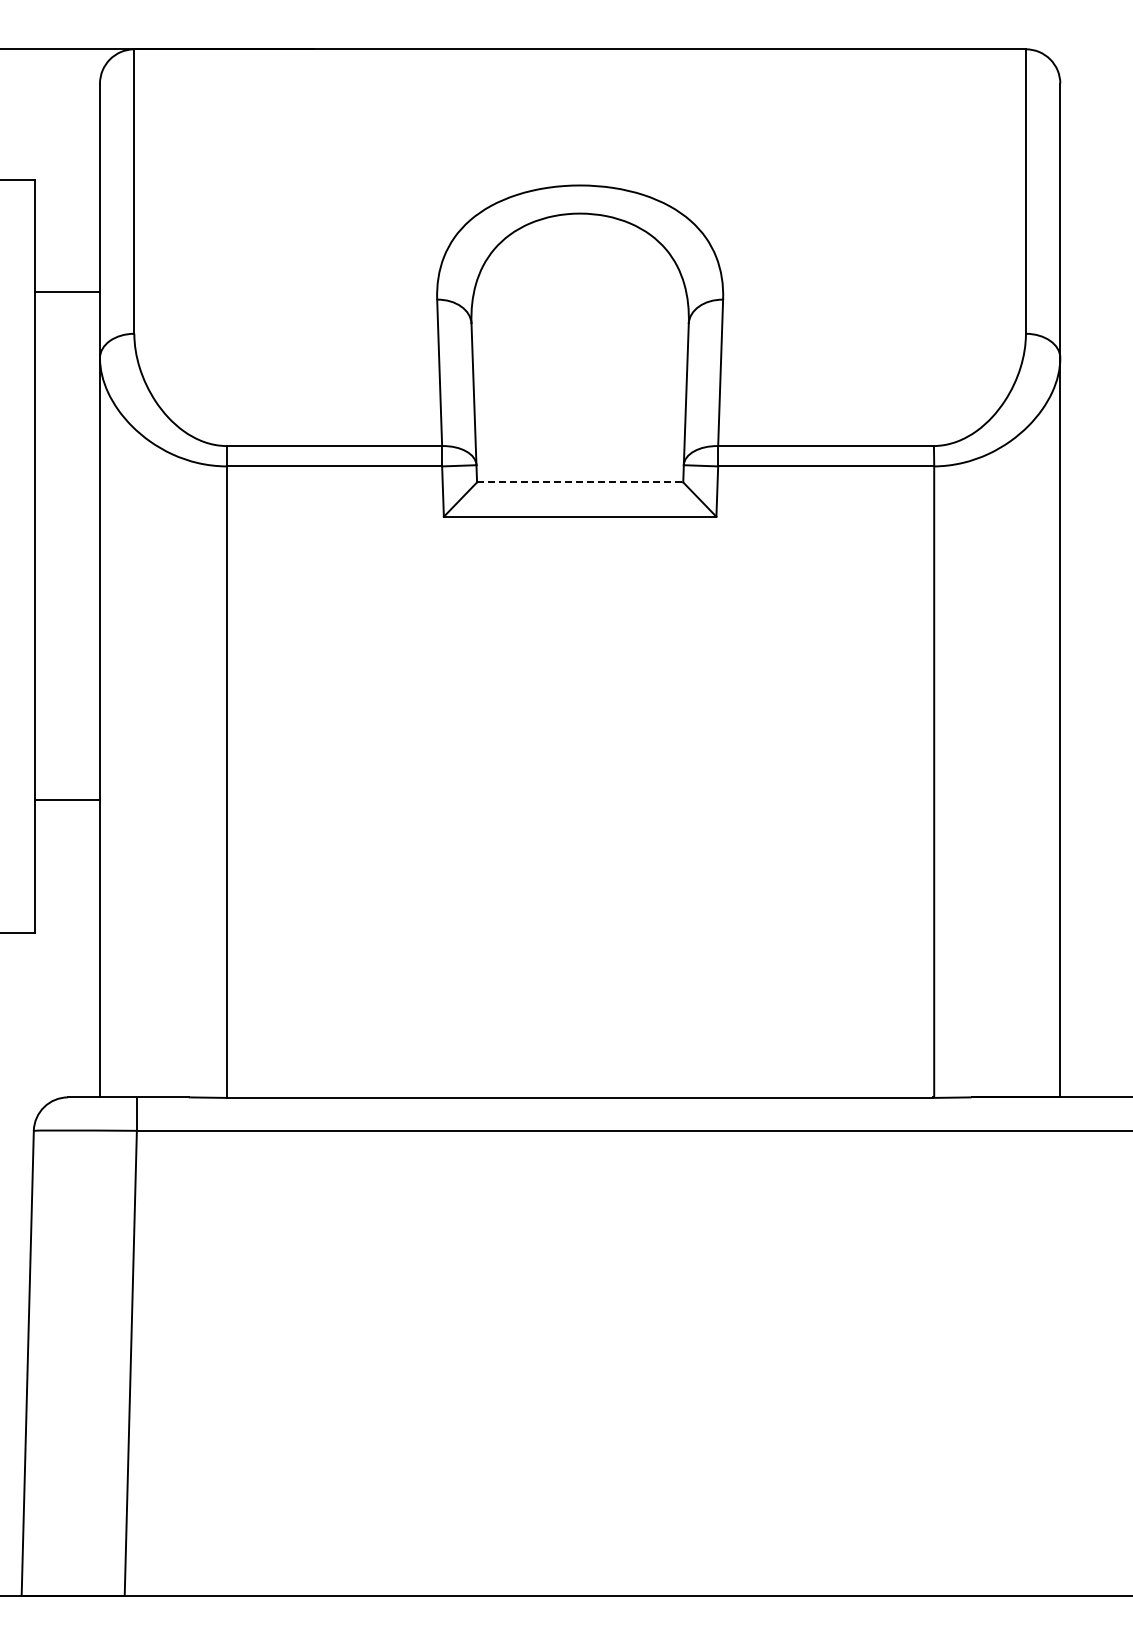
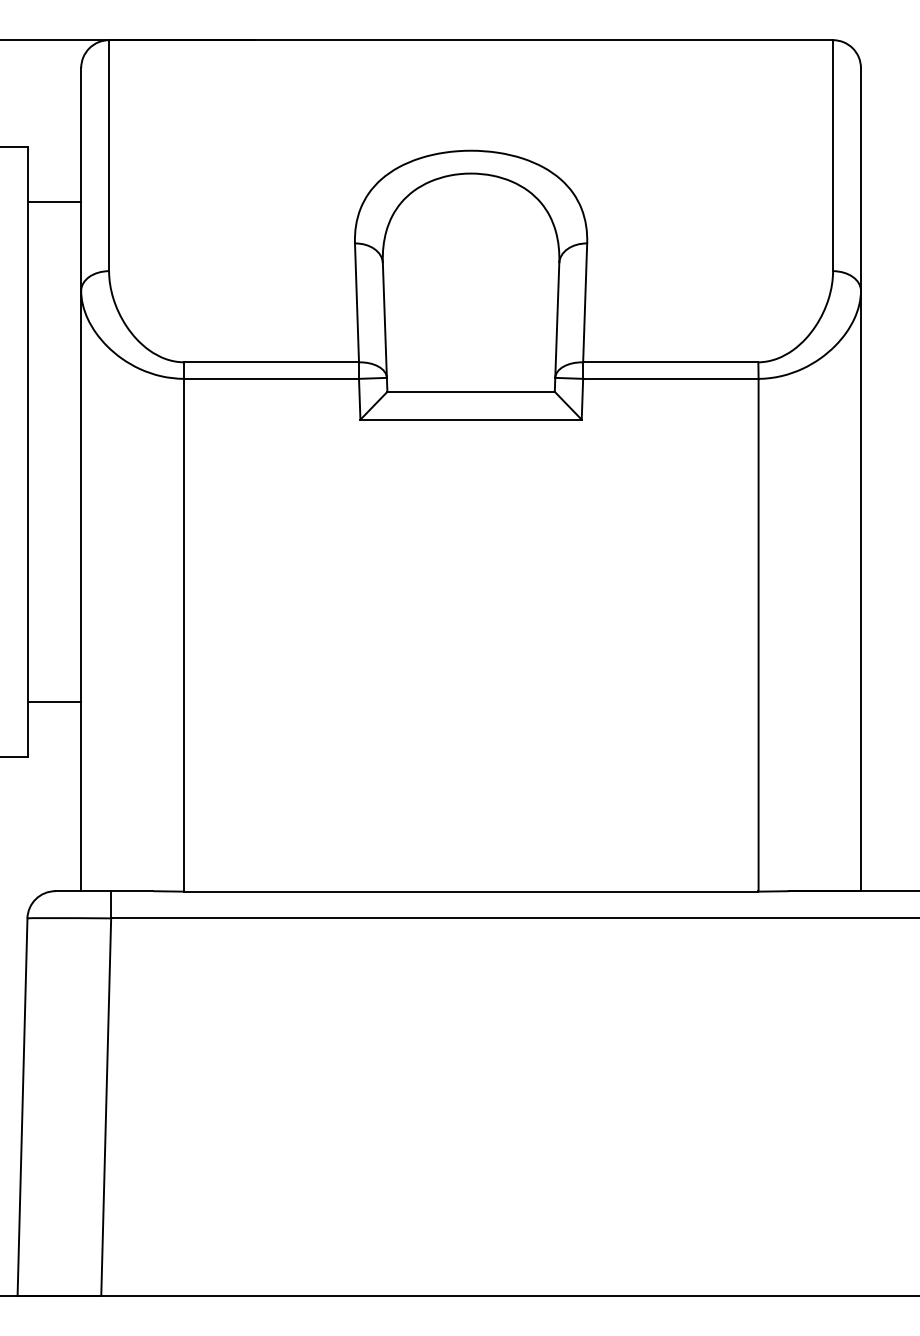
line: (66, 291) -> (53, 201), moved
line: (580, 482) -> (471, 391), dashed -> solid
line: (66, 800) -> (53, 702), moved

